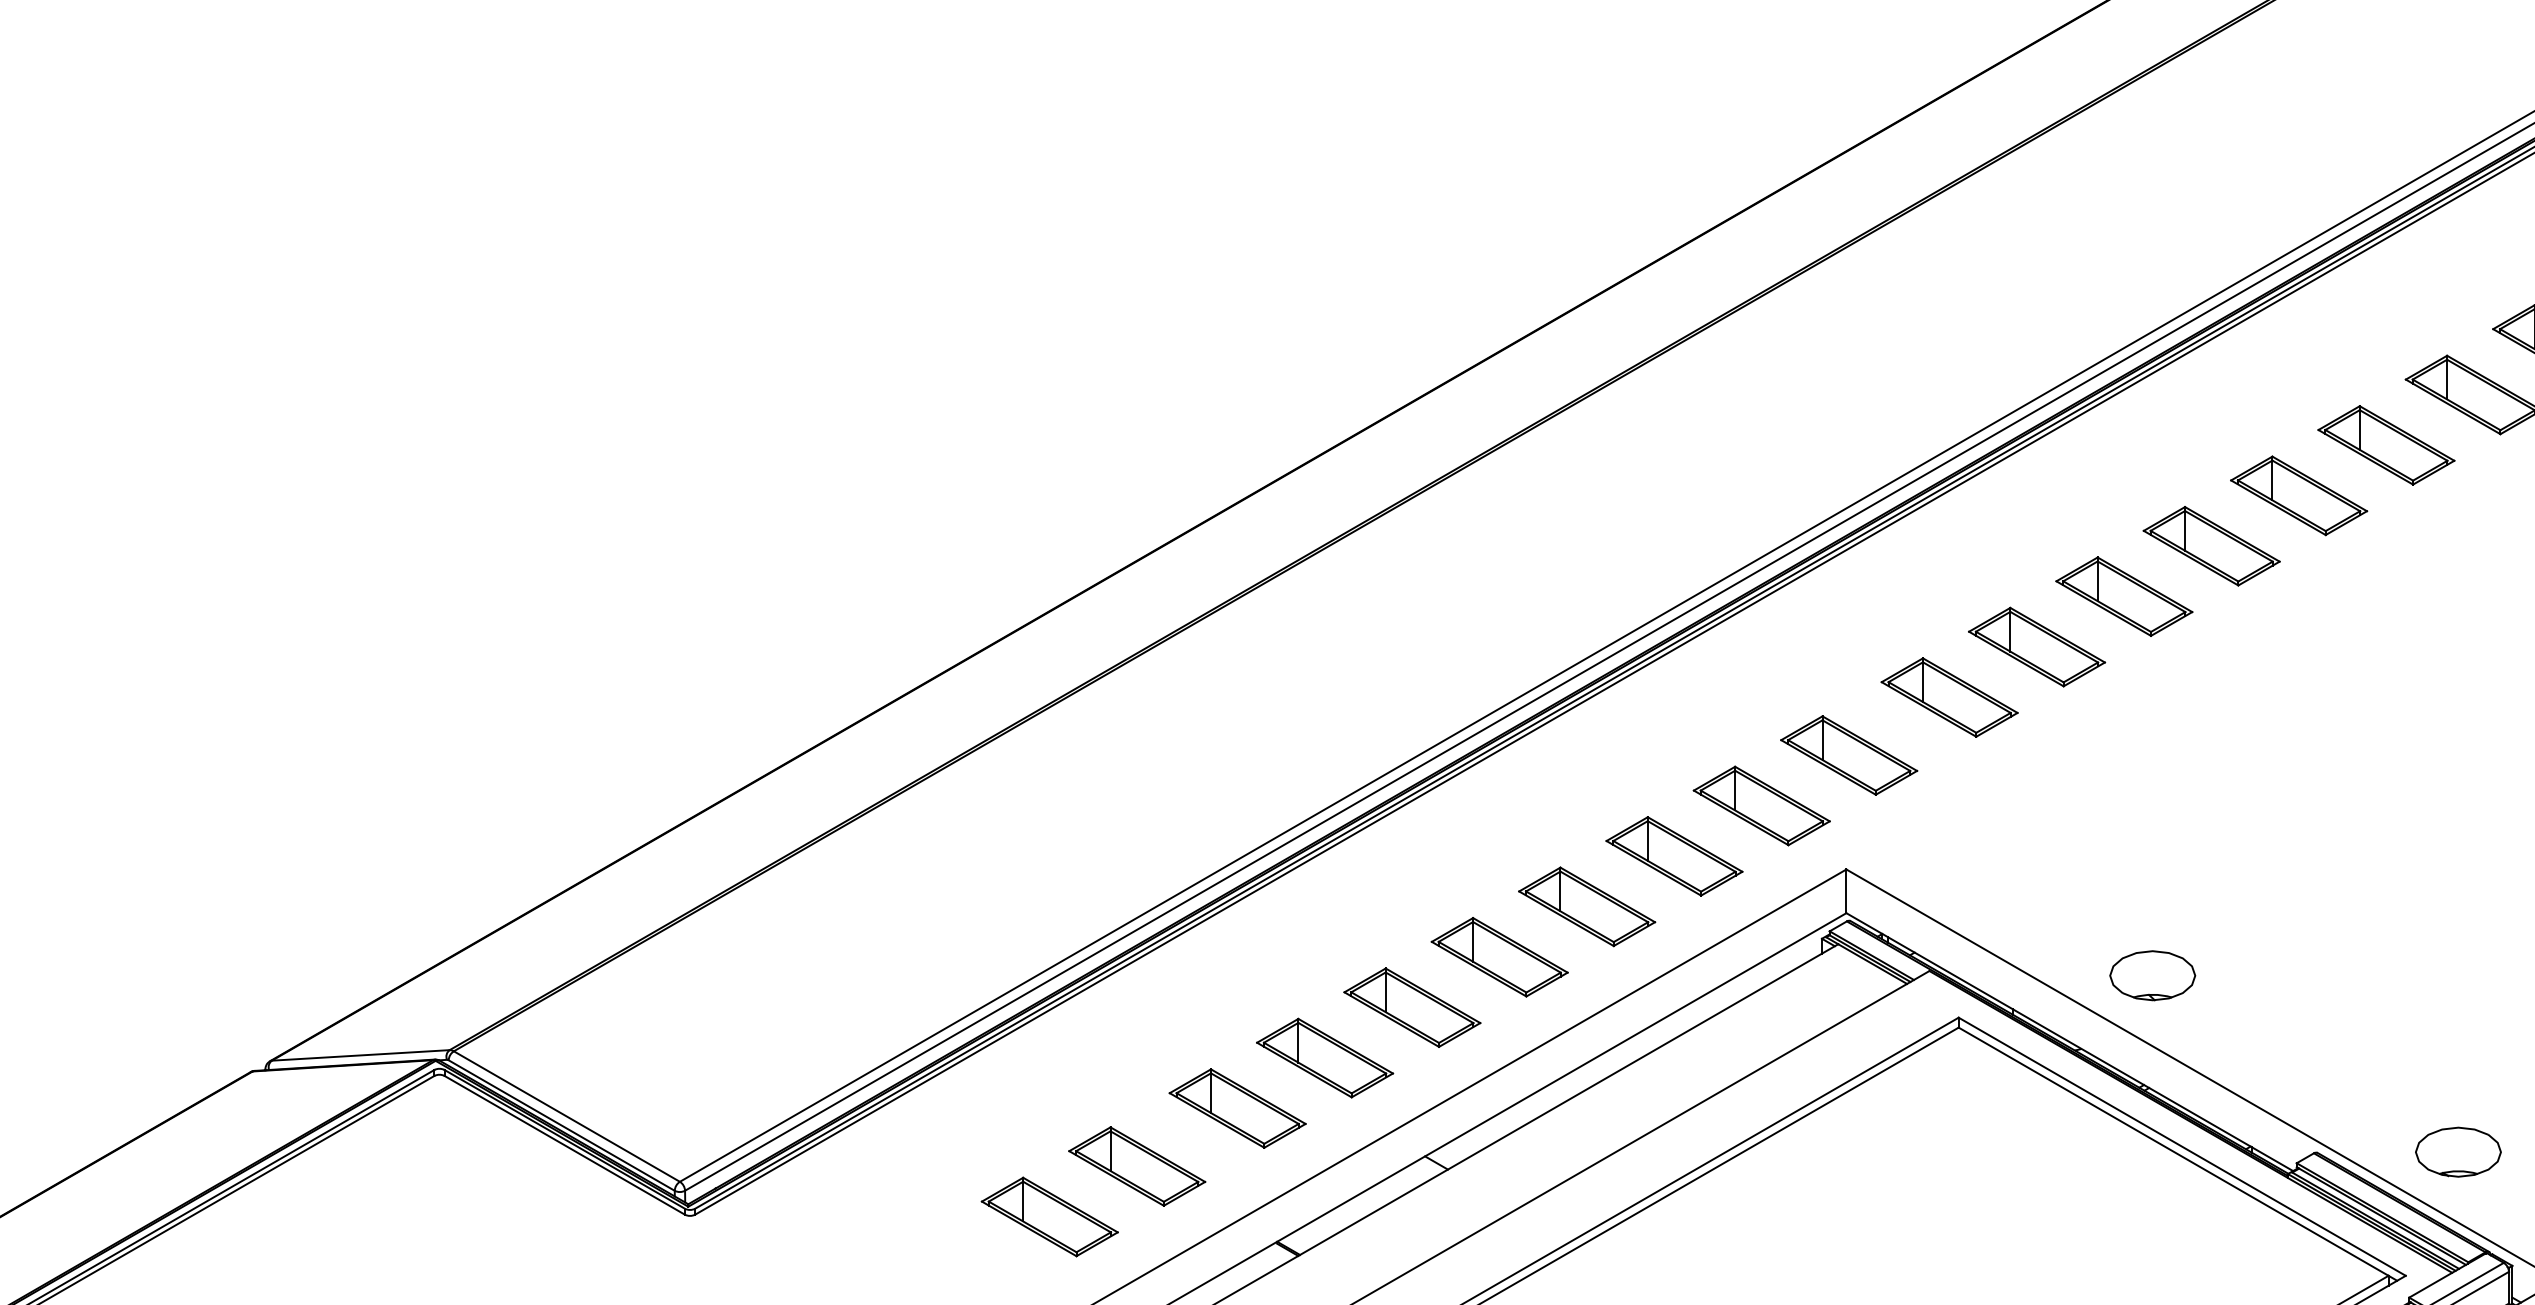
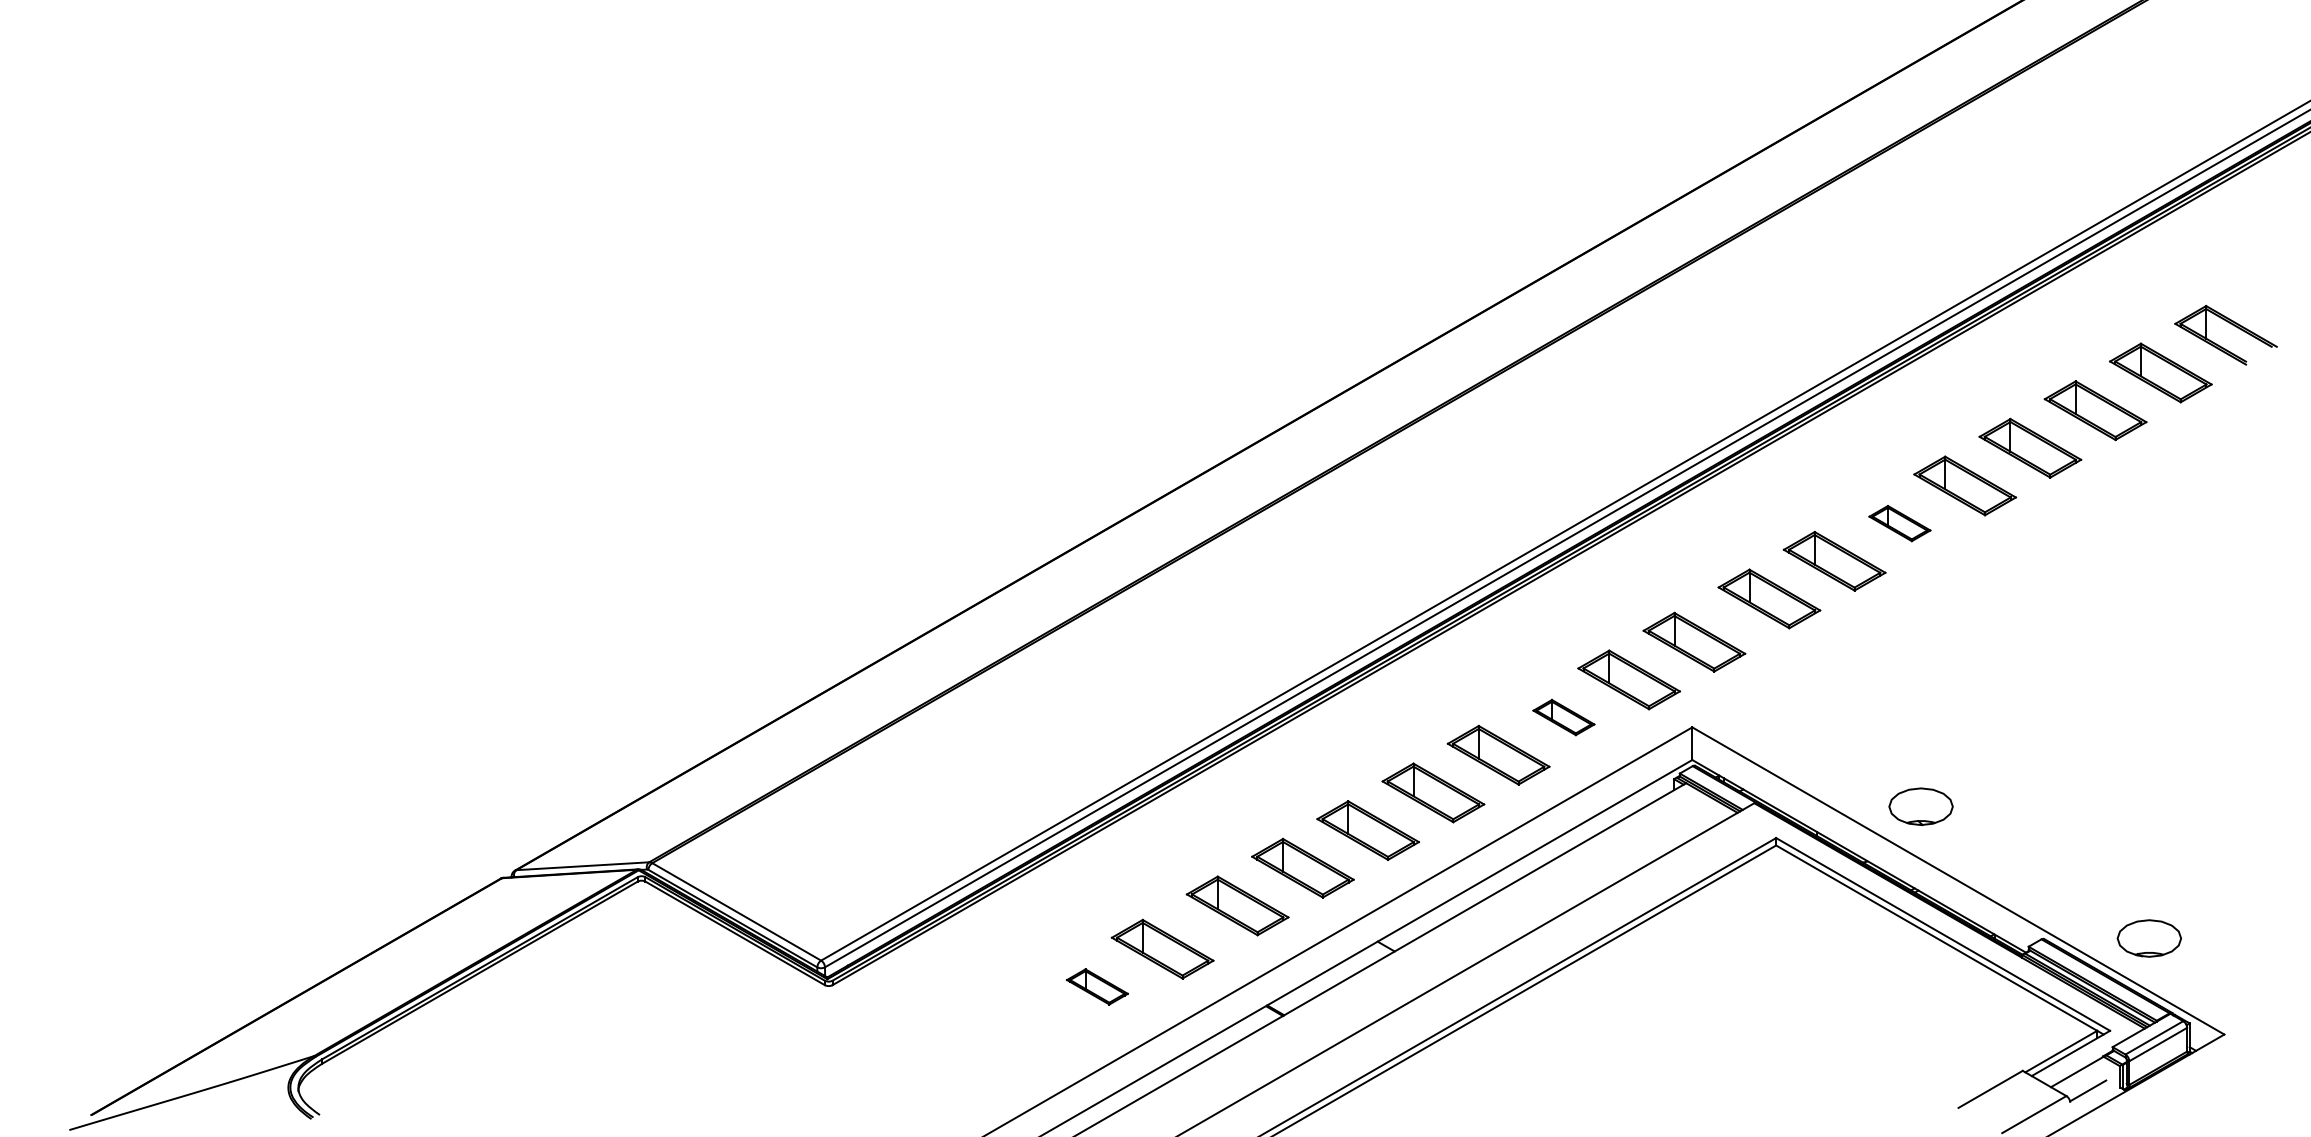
part: (2123, 596) -> (1899, 523), size x0.6
part: (1673, 856) -> (1563, 717), size x0.6
part: (1049, 1216) -> (1097, 986), size x0.6

